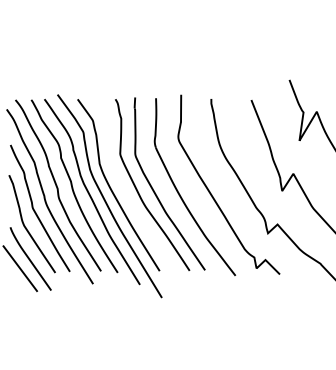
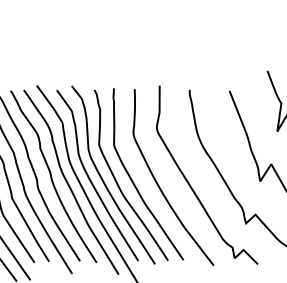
curve: (125, 190) -> (104, 180), added

